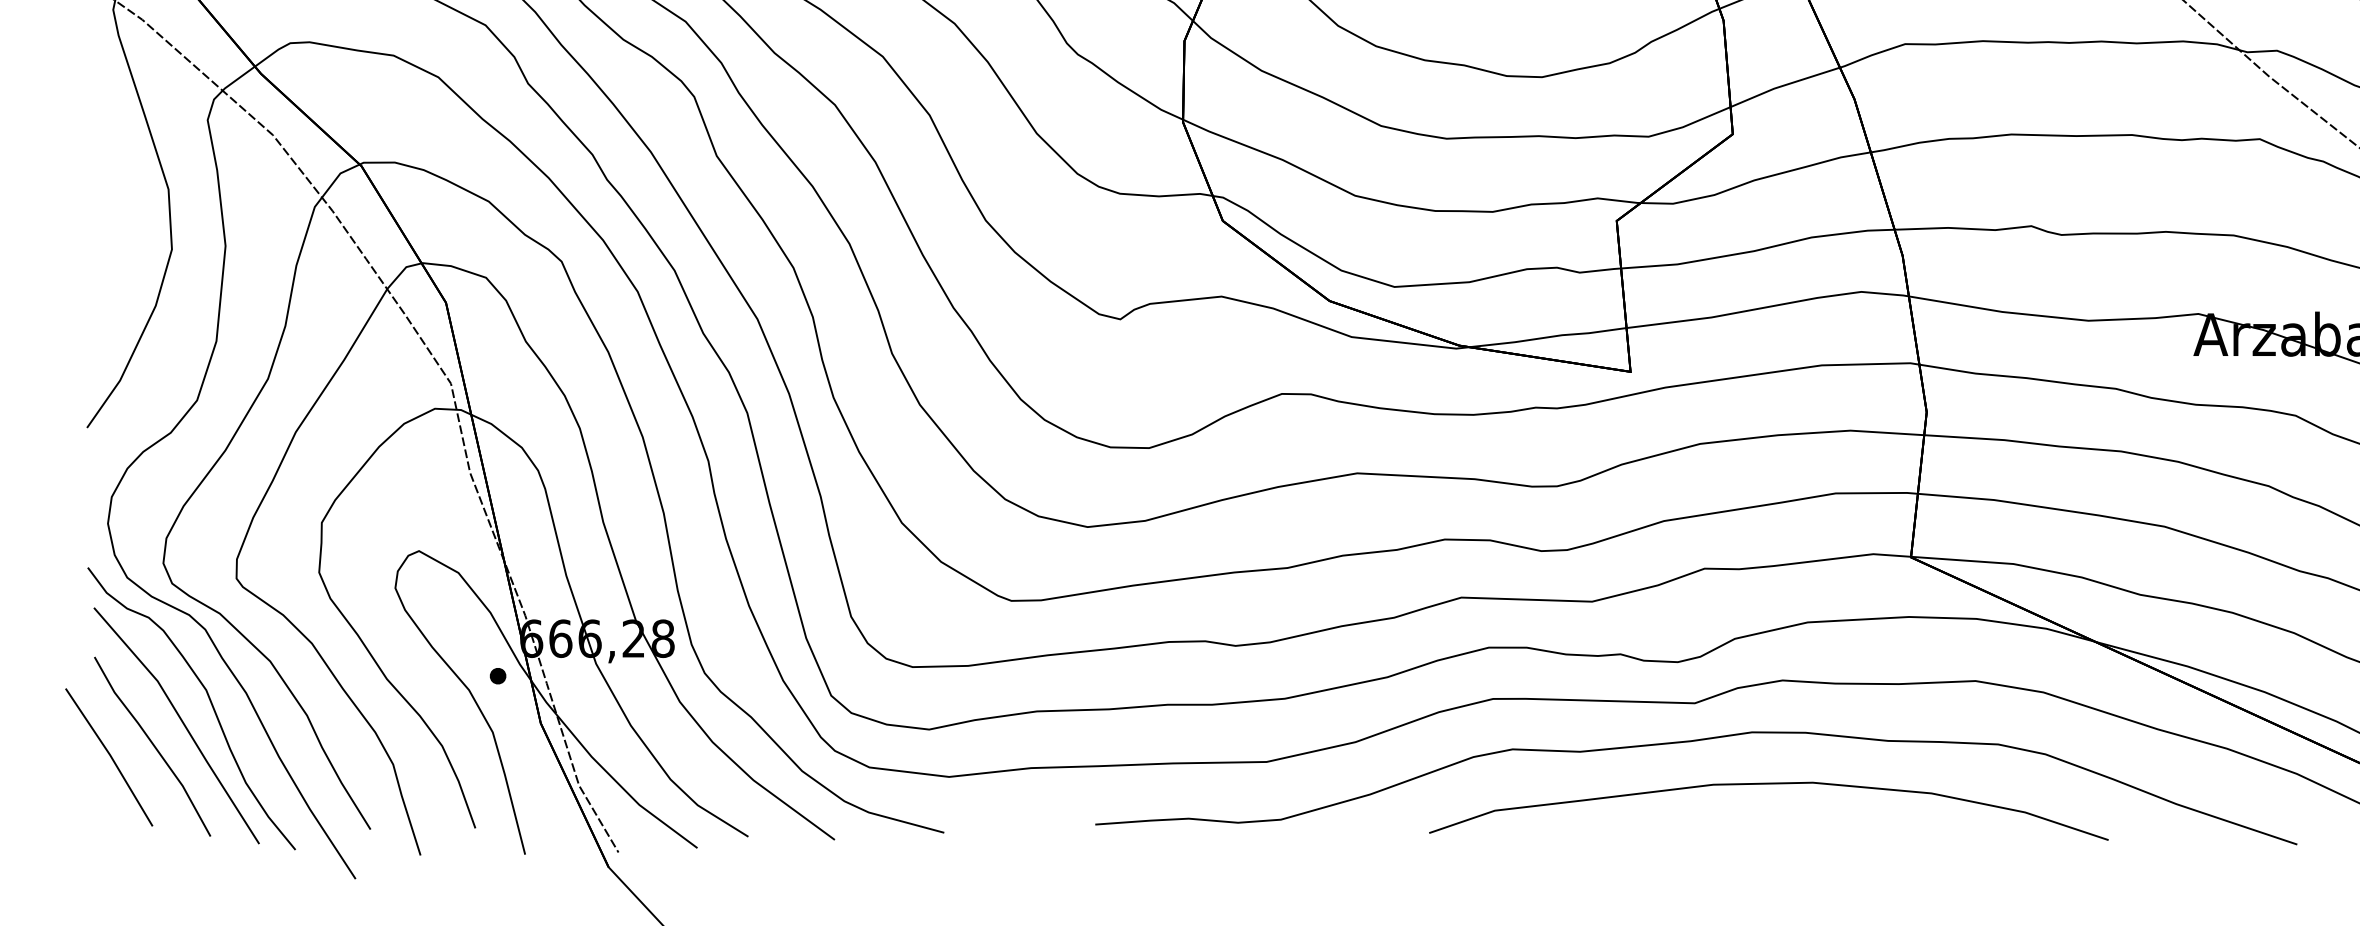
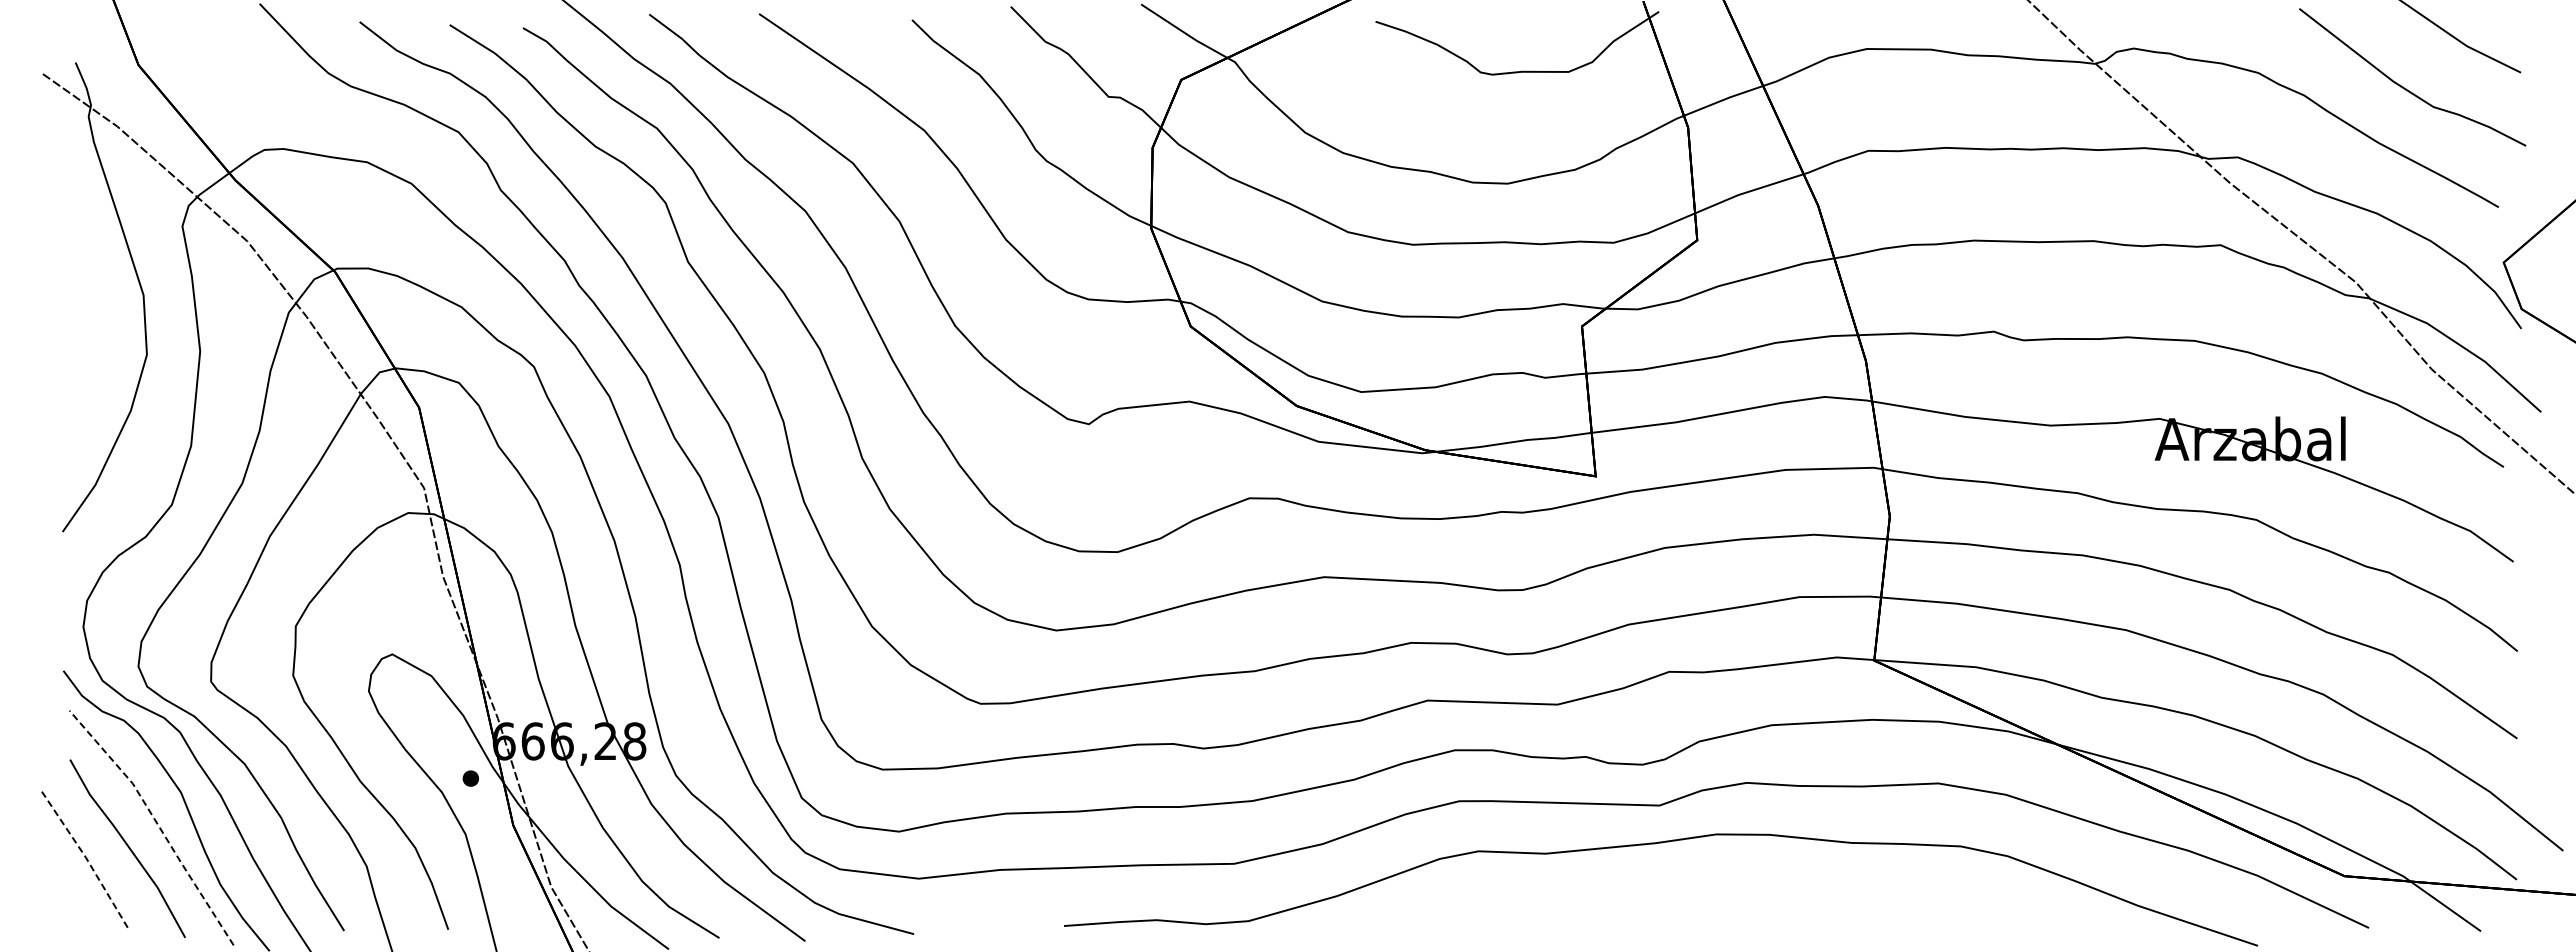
line: (182, 721) -> (157, 823), solid -> dashed
line: (111, 755) -> (86, 857), solid -> dashed
curve: (1768, 784) -> (1732, 886), removed

